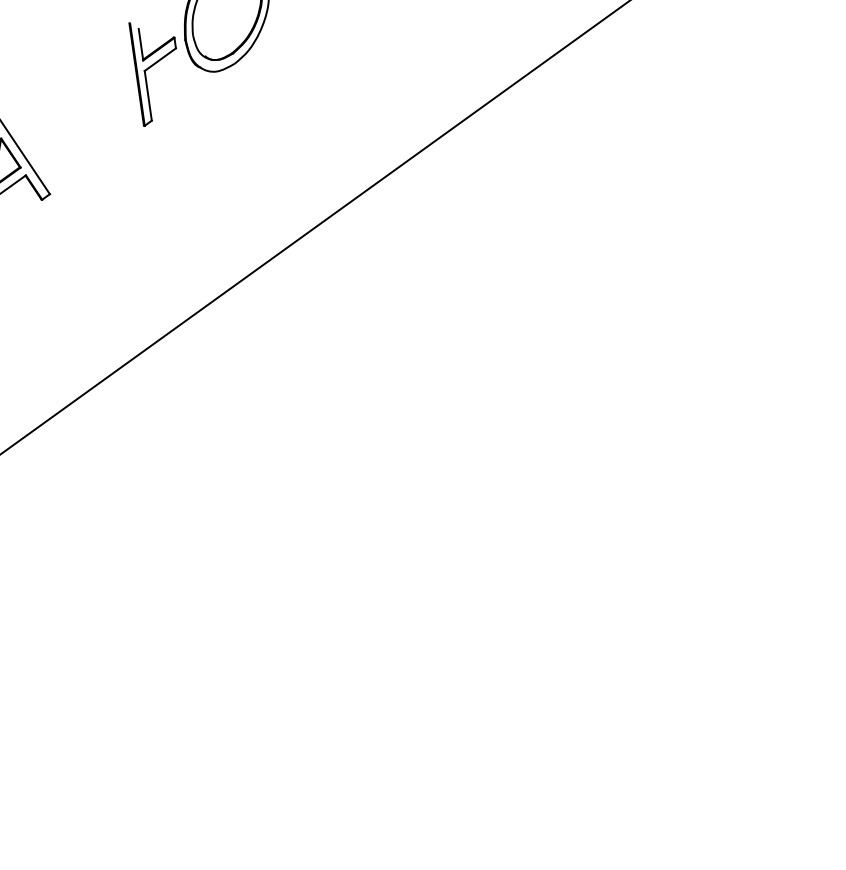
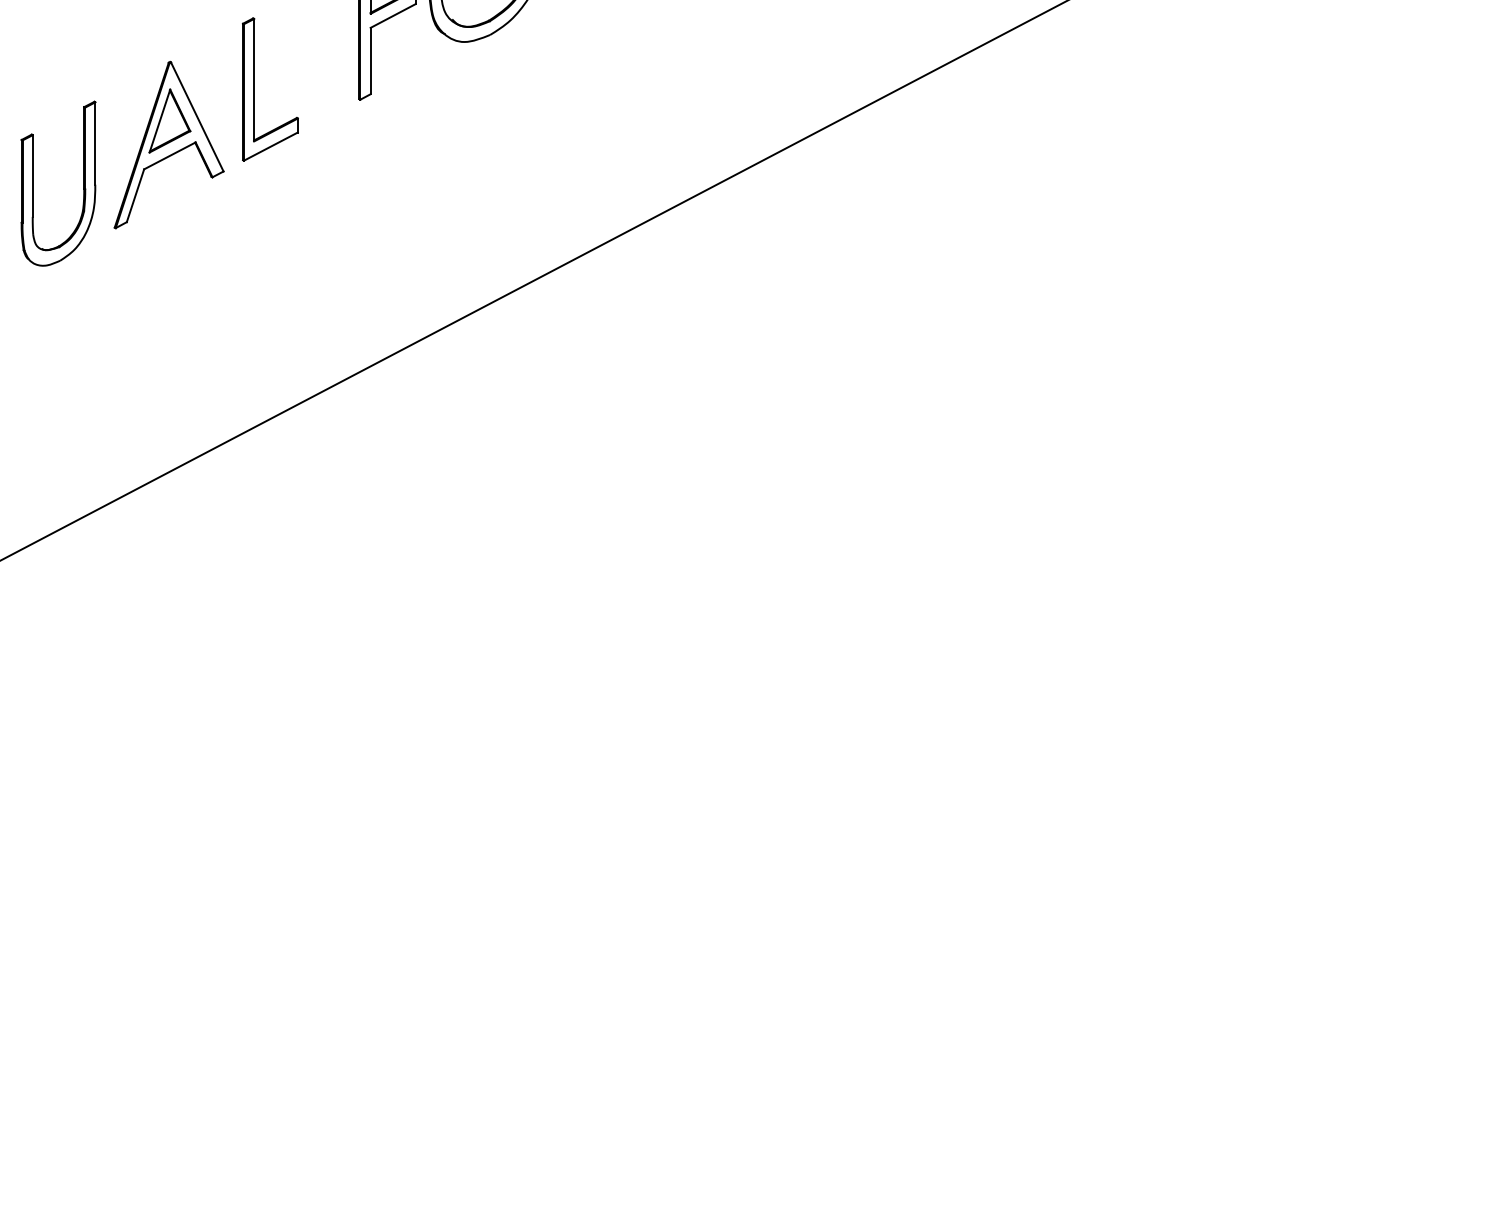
part: (64, 129) -> (254, 89), added

